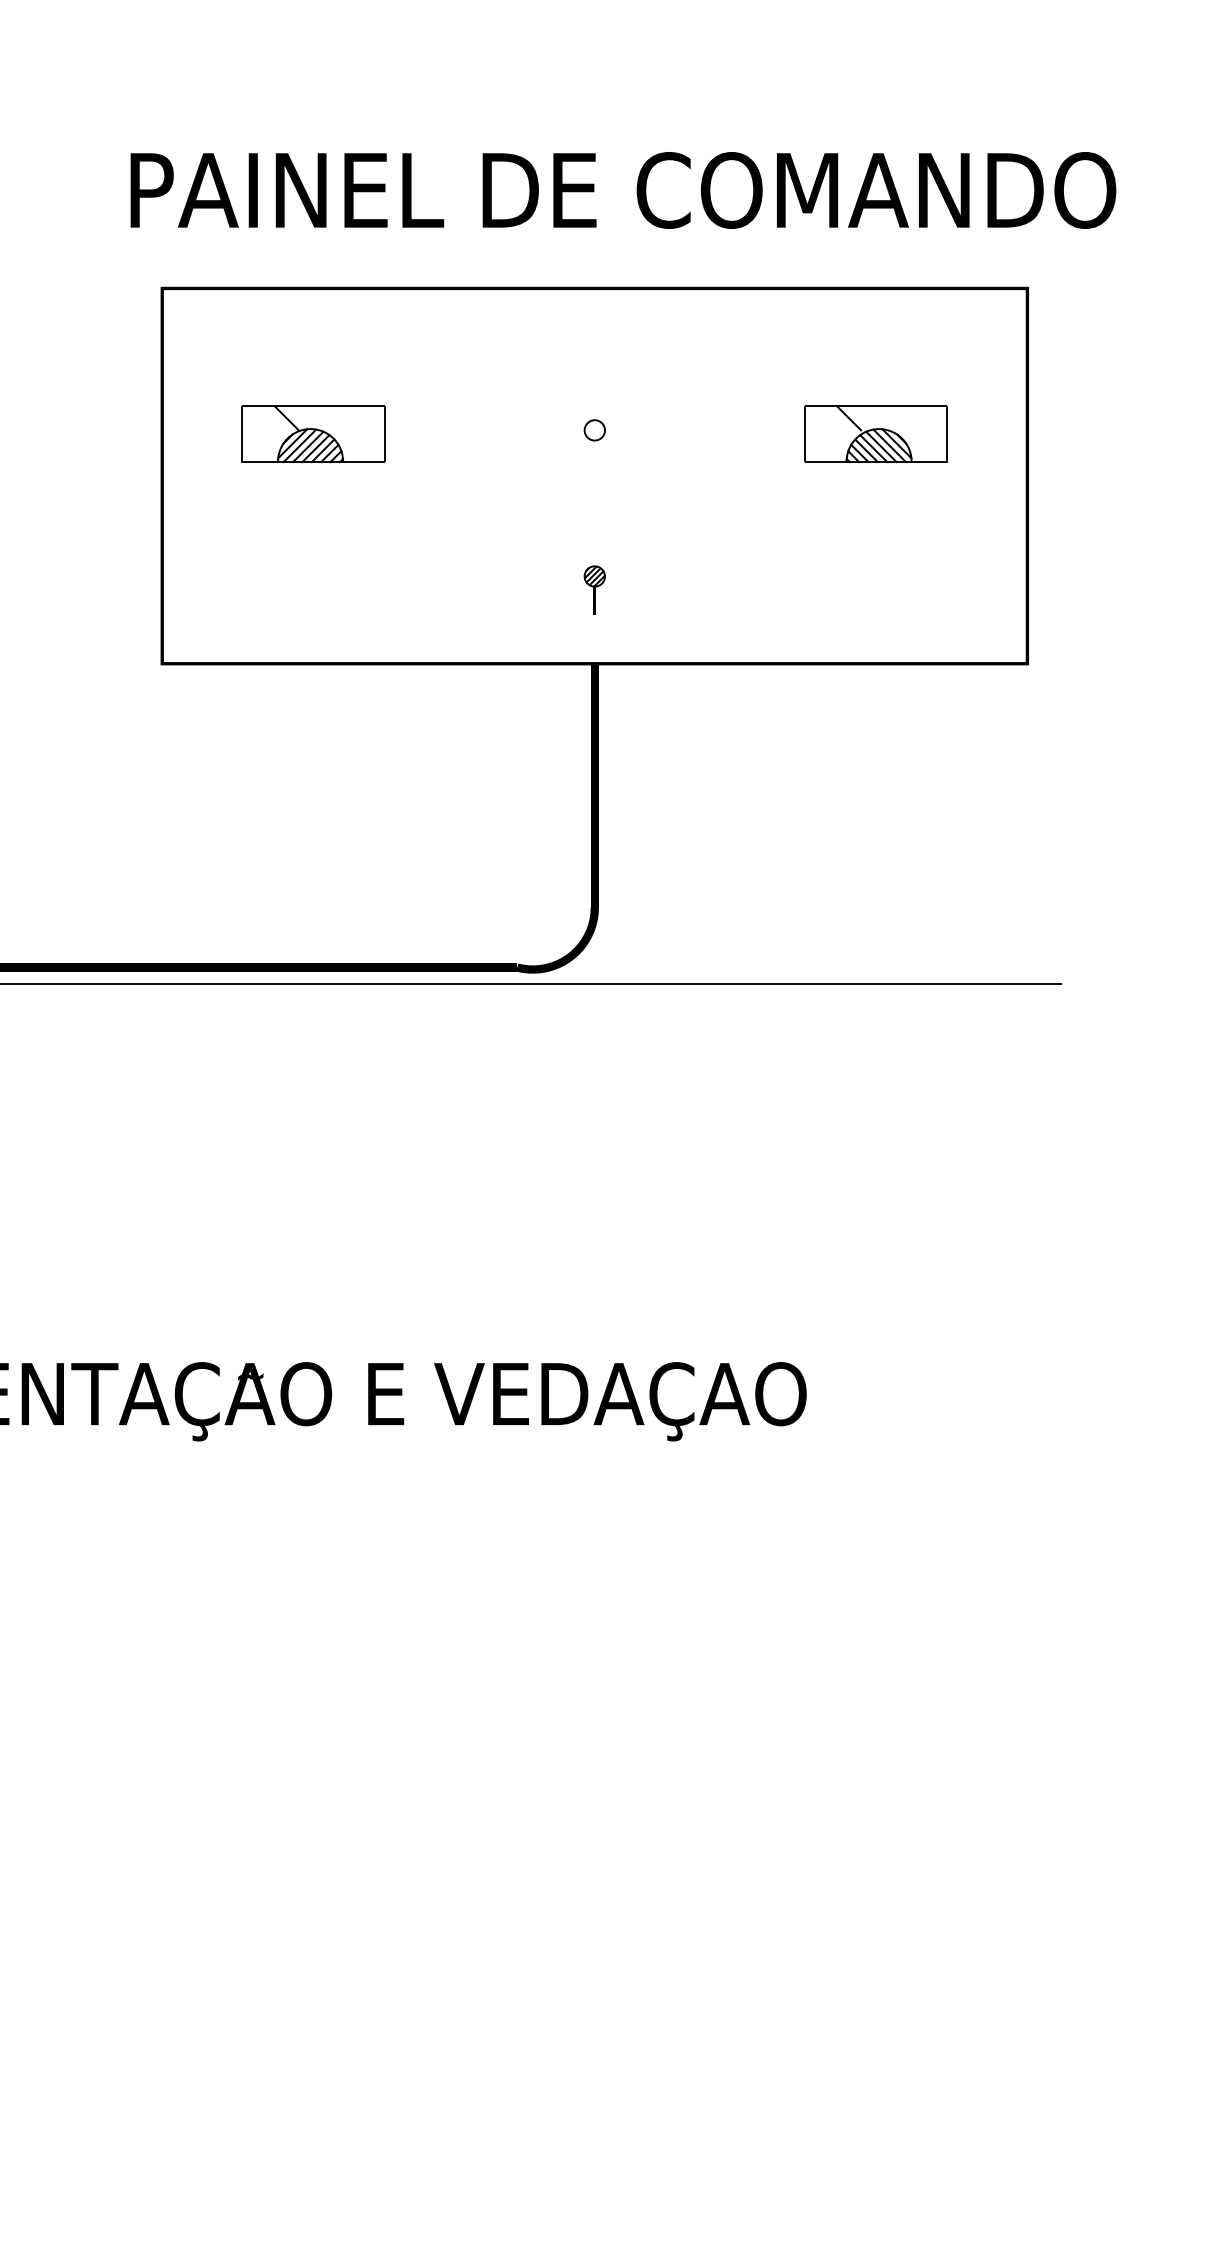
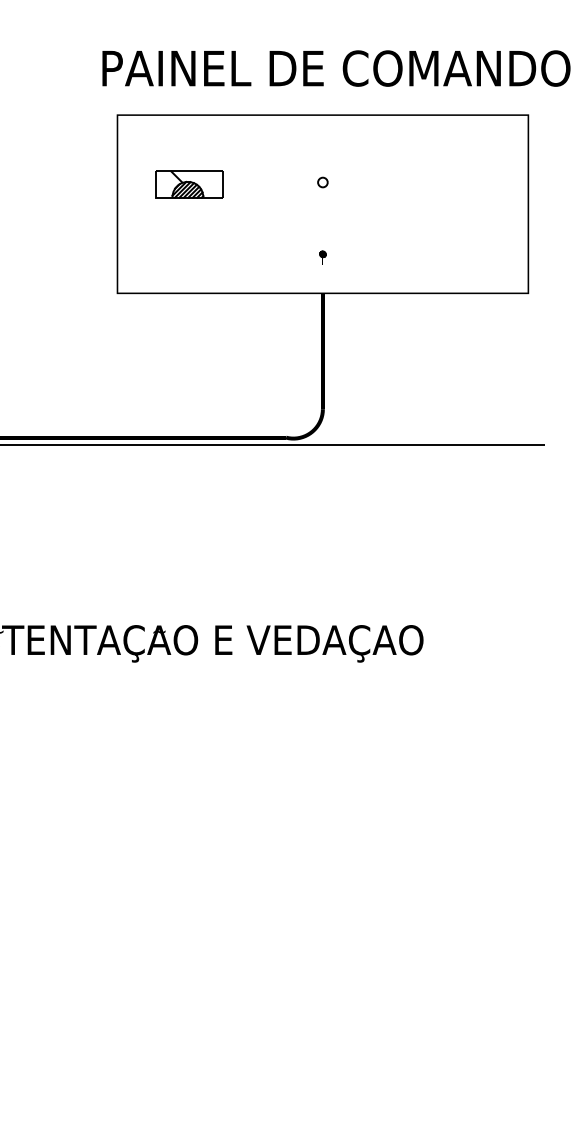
part: (876, 434) -> (456, 184), removed
part: (593, 588) -> (322, 257), size x0.6

